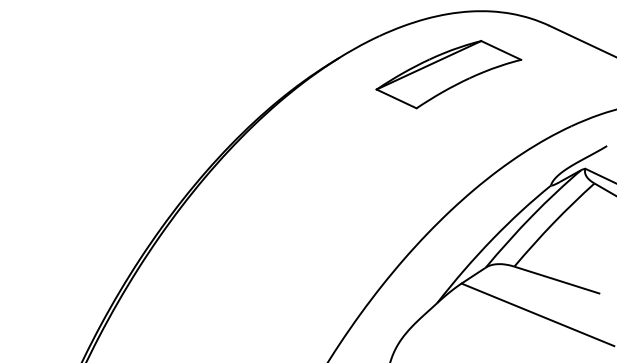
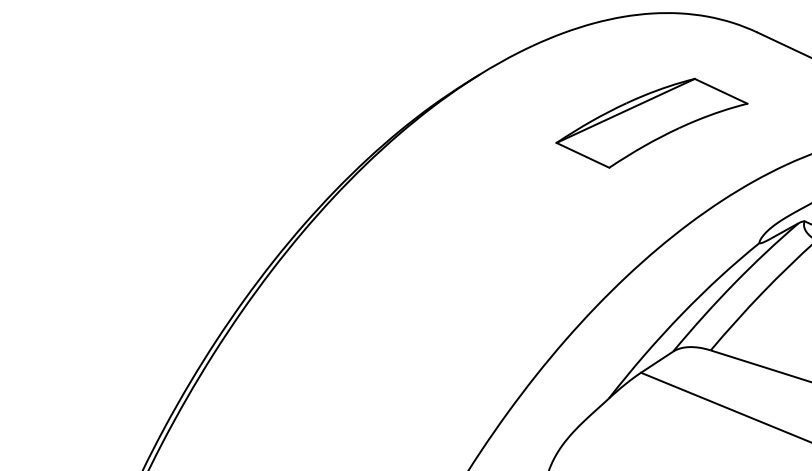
part: (448, 74) -> (651, 123), moved

